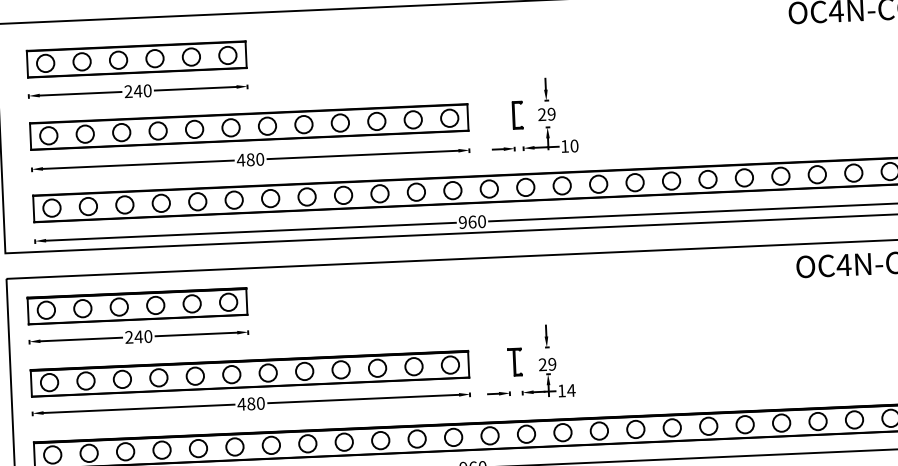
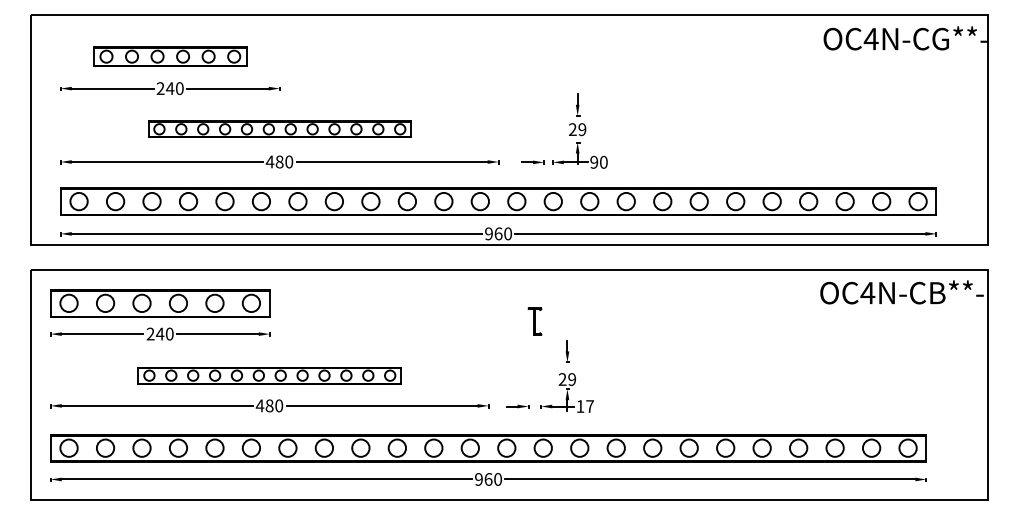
part: (136, 59) -> (170, 56), size x0.7
part: (517, 115) -> (548, 129), removed
part: (249, 127) -> (279, 129), size x0.6
text: (565, 145) -> (594, 161), 10 -> 90
part: (514, 362) -> (534, 321), moved
part: (249, 373) -> (269, 375), size x0.6
text: (570, 390) -> (589, 406), 14 -> 17

